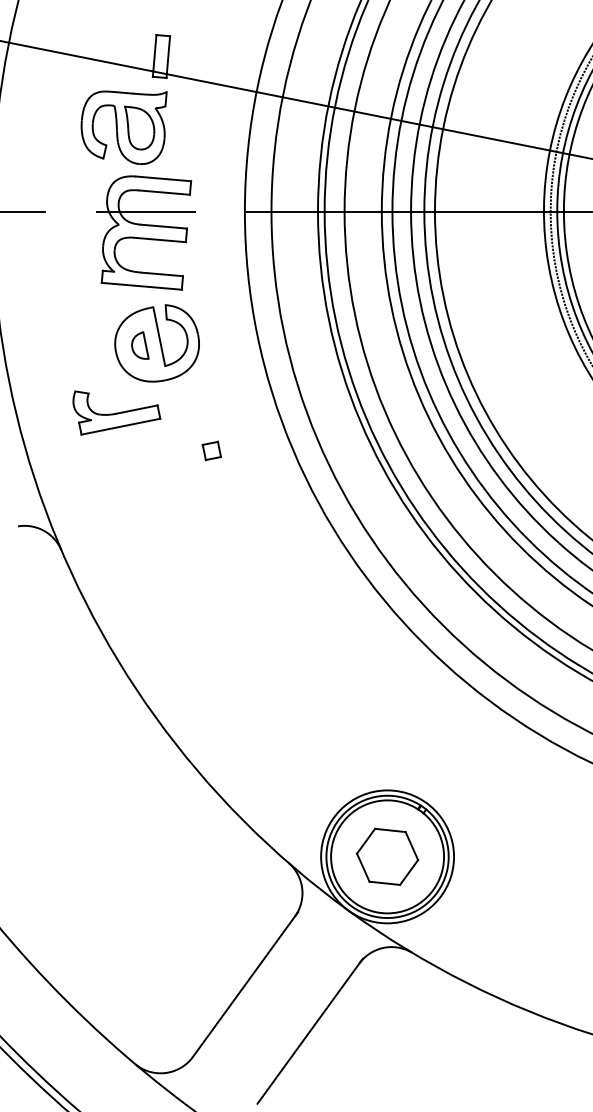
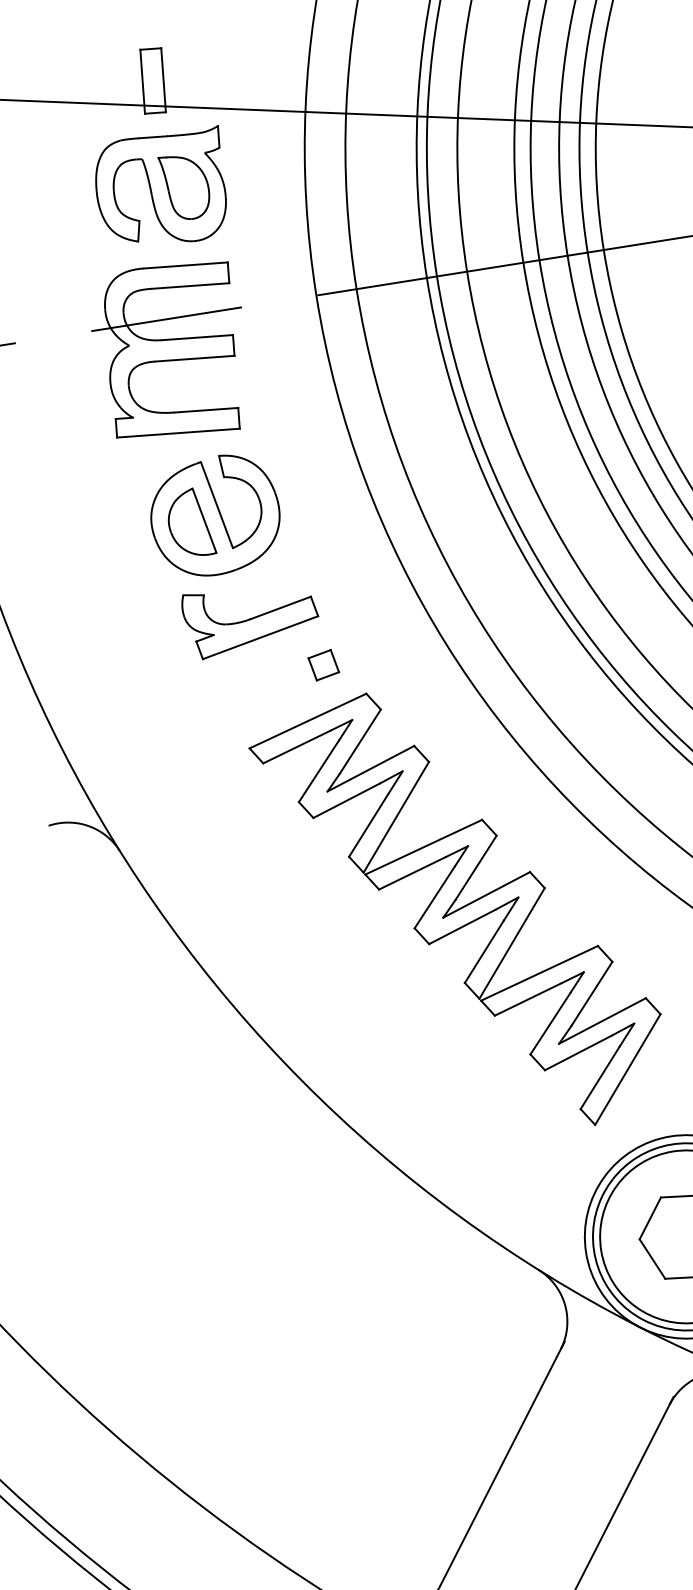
part: (123, 127) -> (161, 189), moved
part: (140, 345) -> (190, 522), size x1.67
part: (116, 412) -> (250, 617), moved
part: (274, 624) -> (459, 912), added

